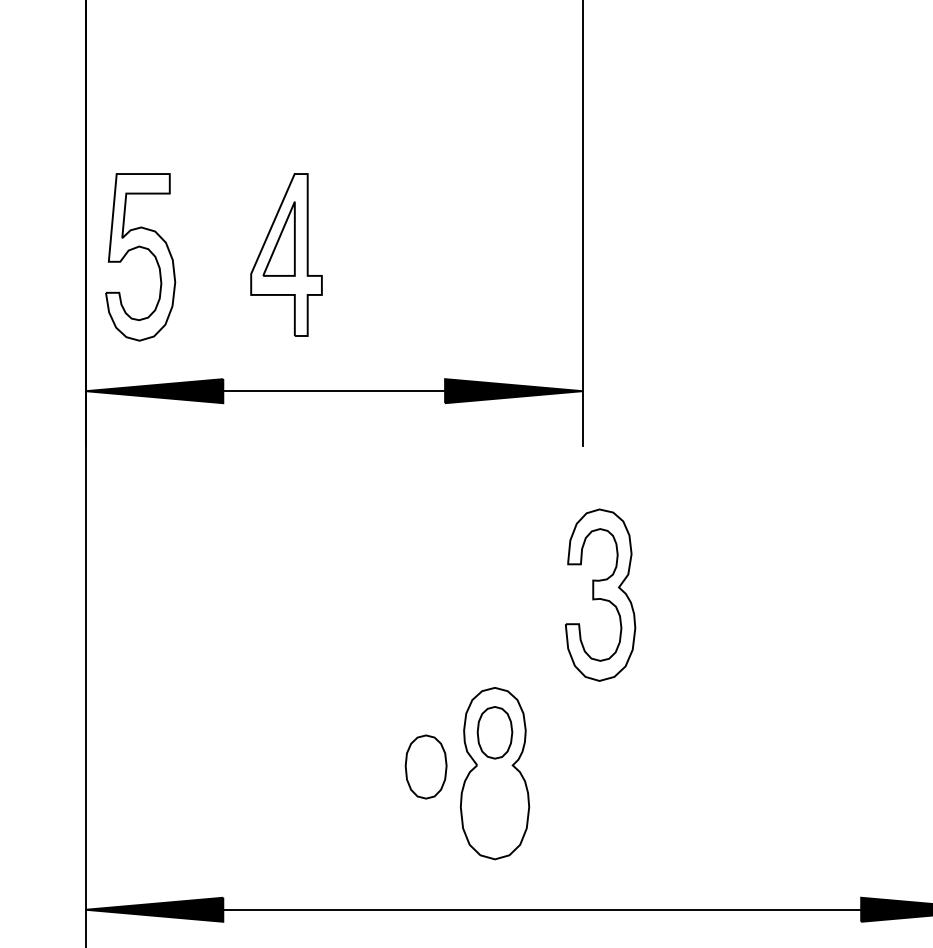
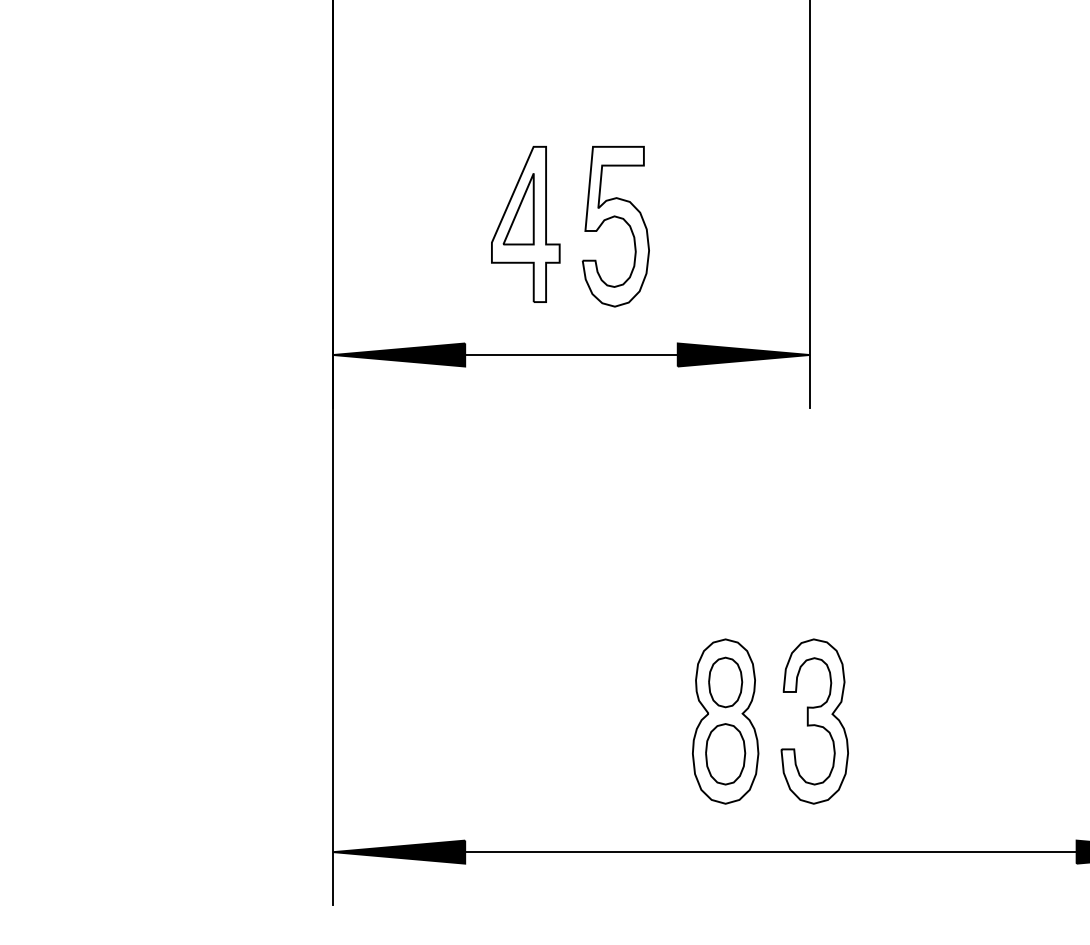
part: (142, 248) -> (617, 218), moved
part: (600, 595) -> (814, 721), moved
part: (426, 767) -> (725, 754), moved

